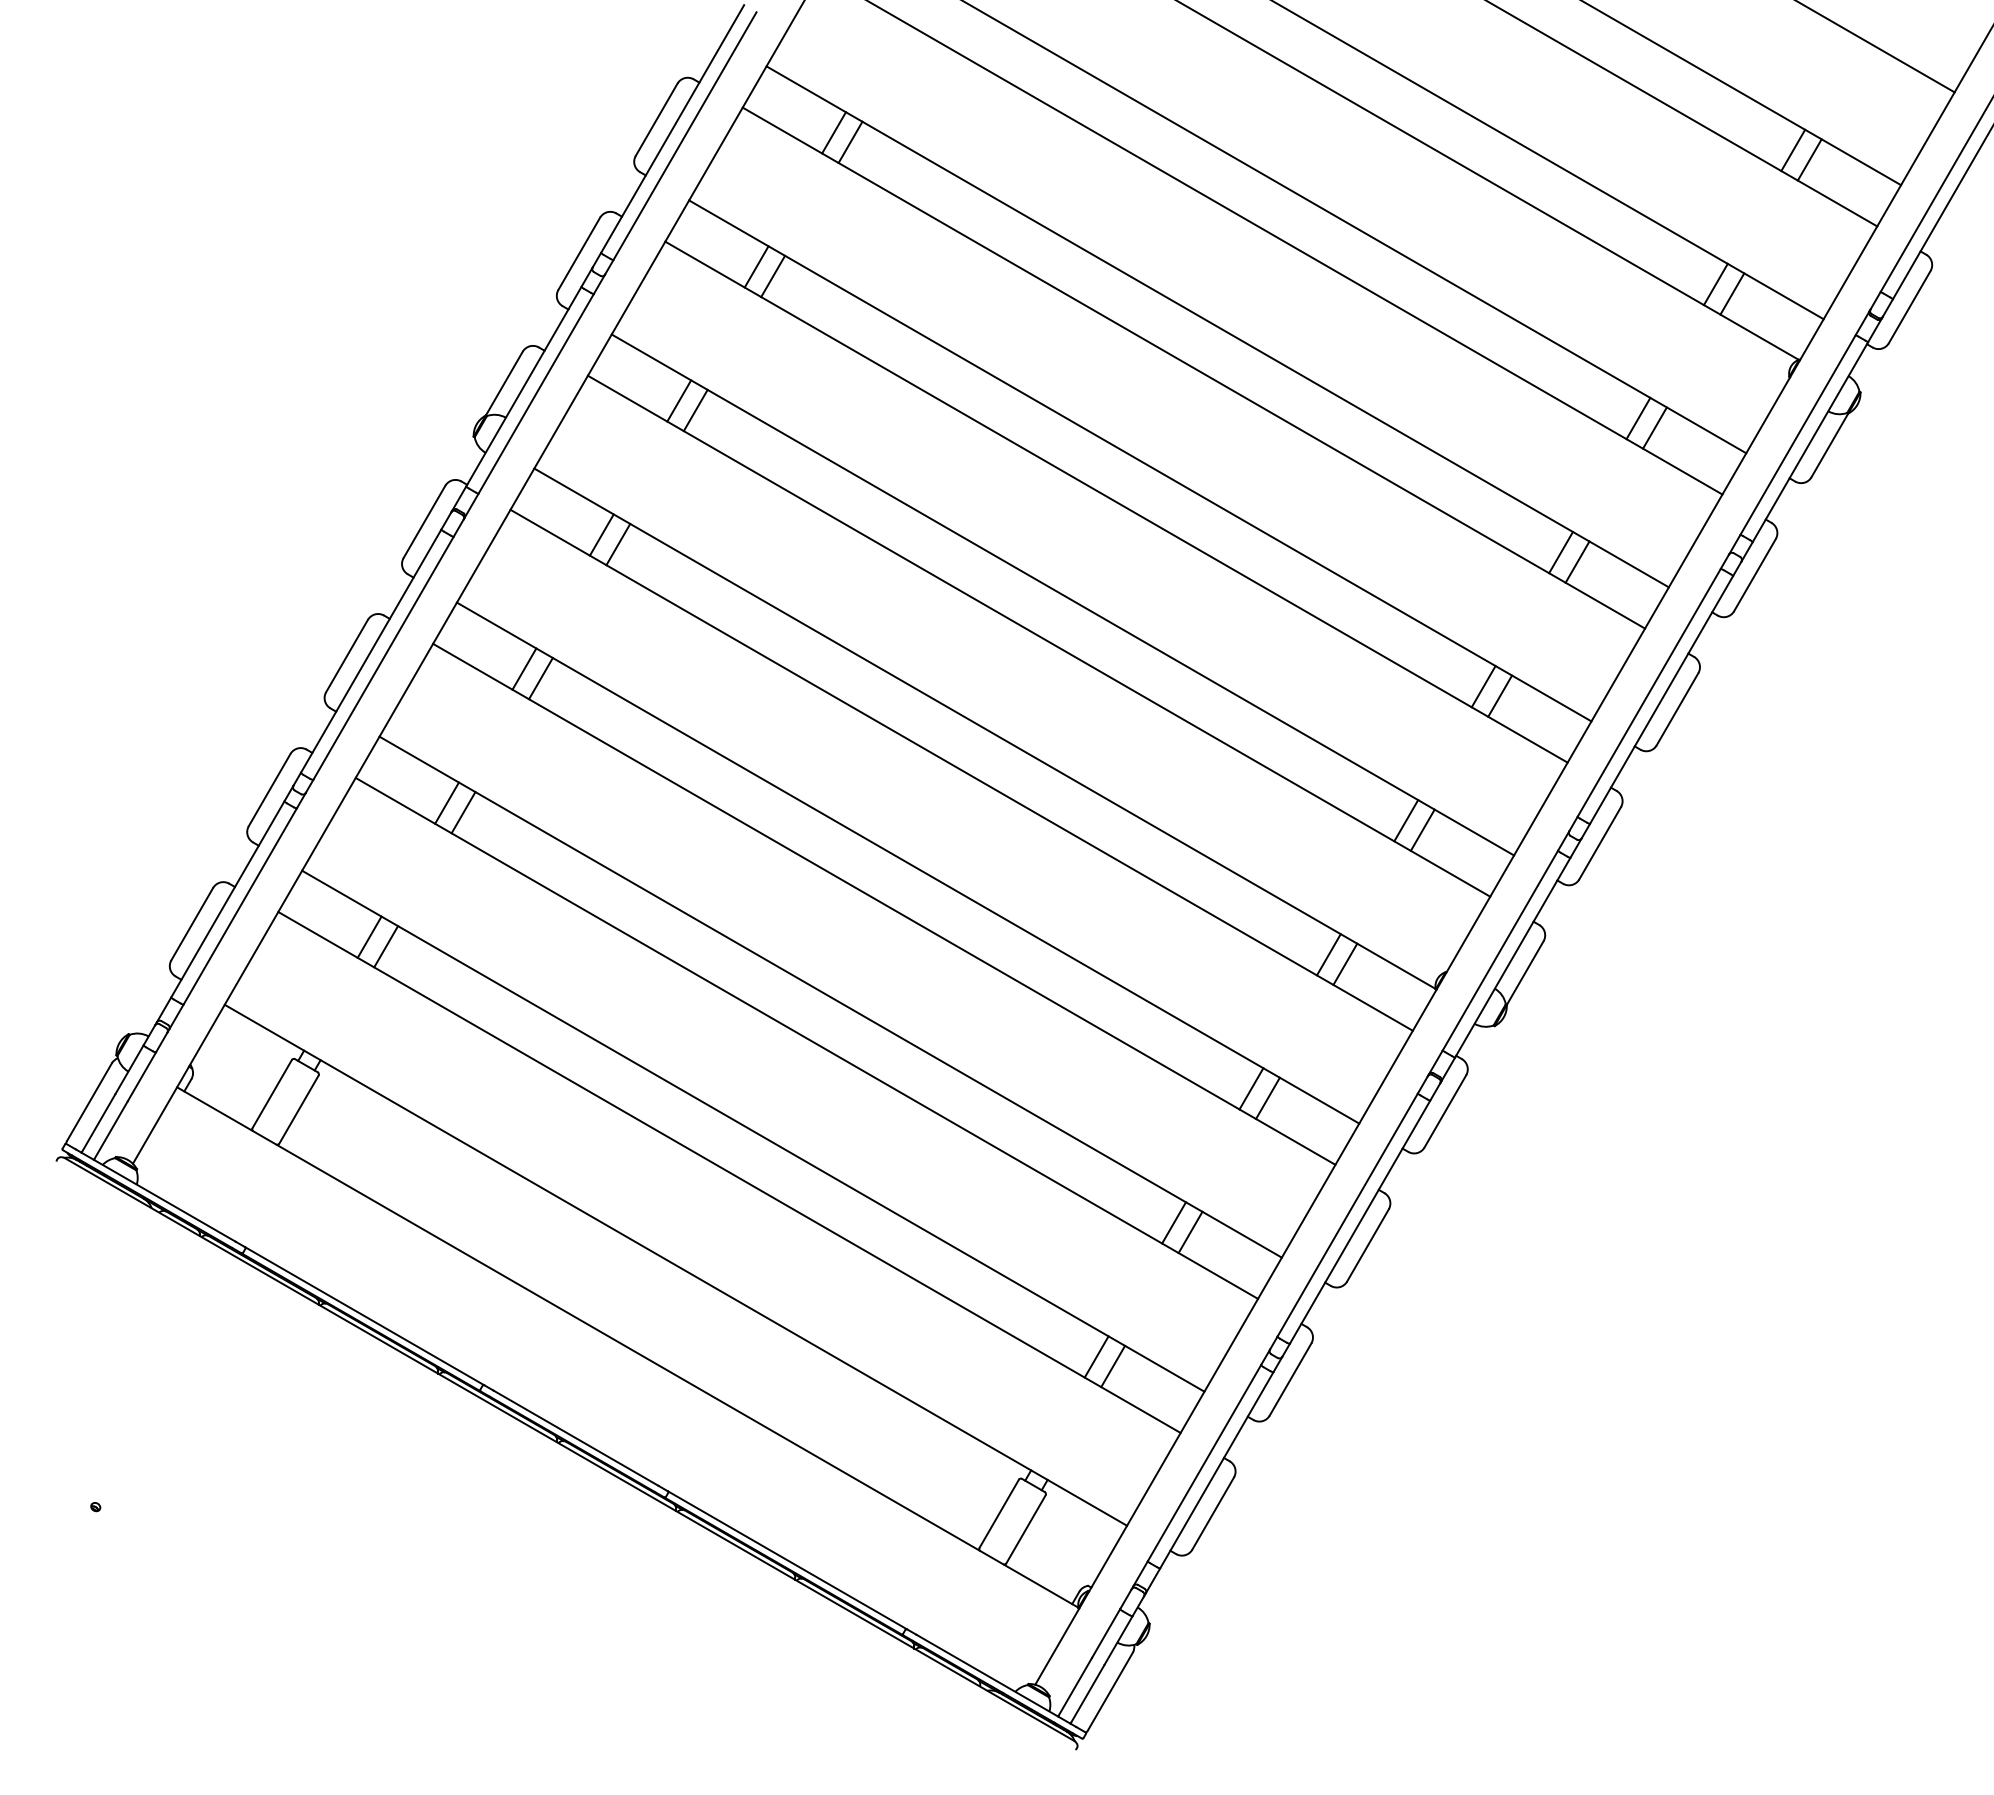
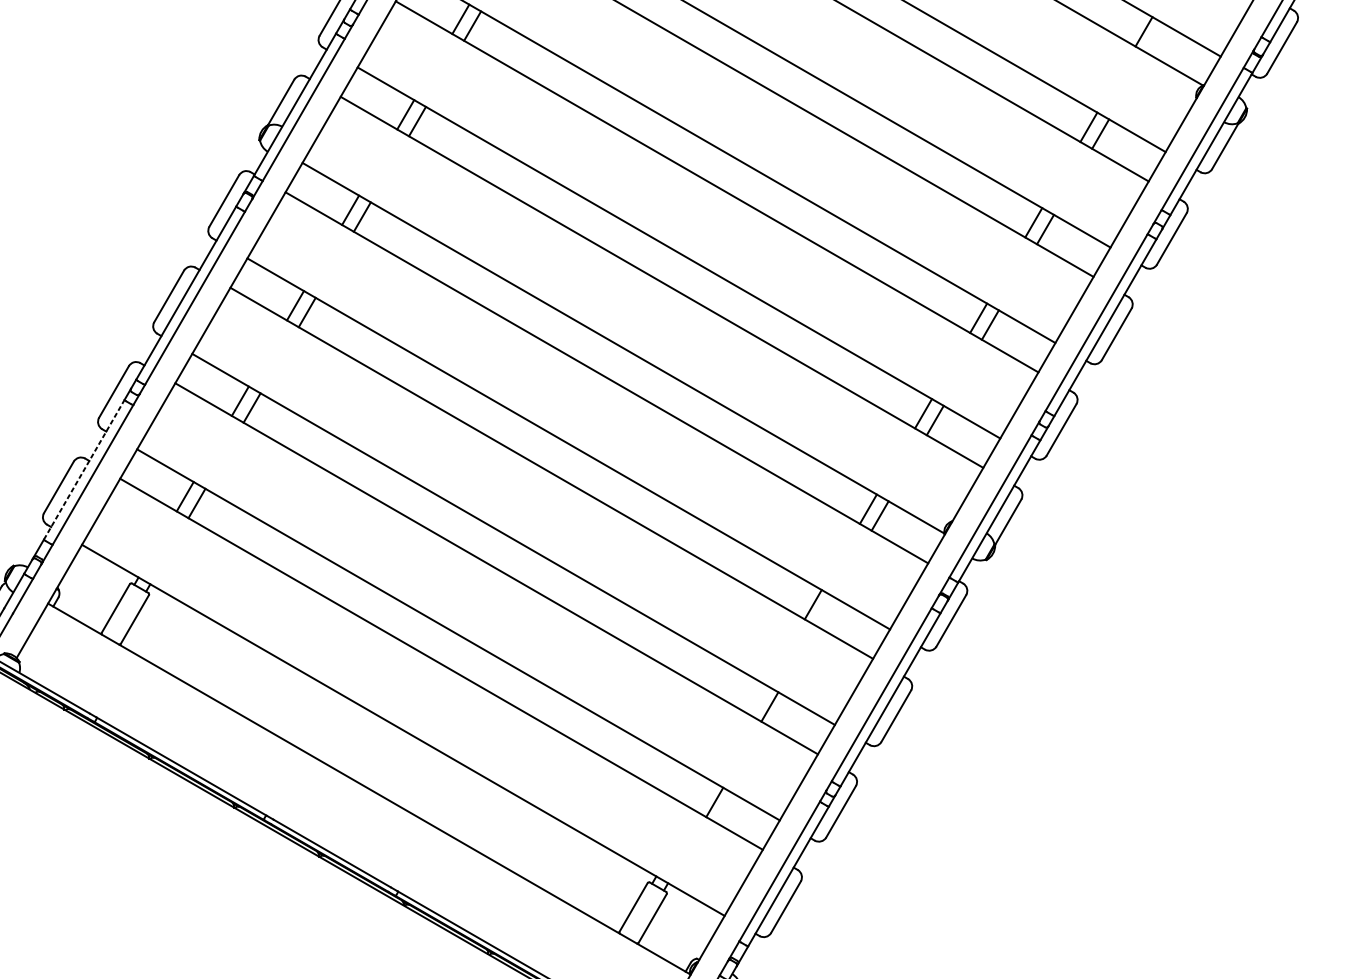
line: (1732, 293) -> (1155, 38), removed
line: (228, 898) -> (84, 469), solid -> dashed
line: (1267, 1098) -> (824, 611), removed
line: (1173, 1222) -> (757, 699), removed
line: (1096, 1356) -> (702, 795), removed

